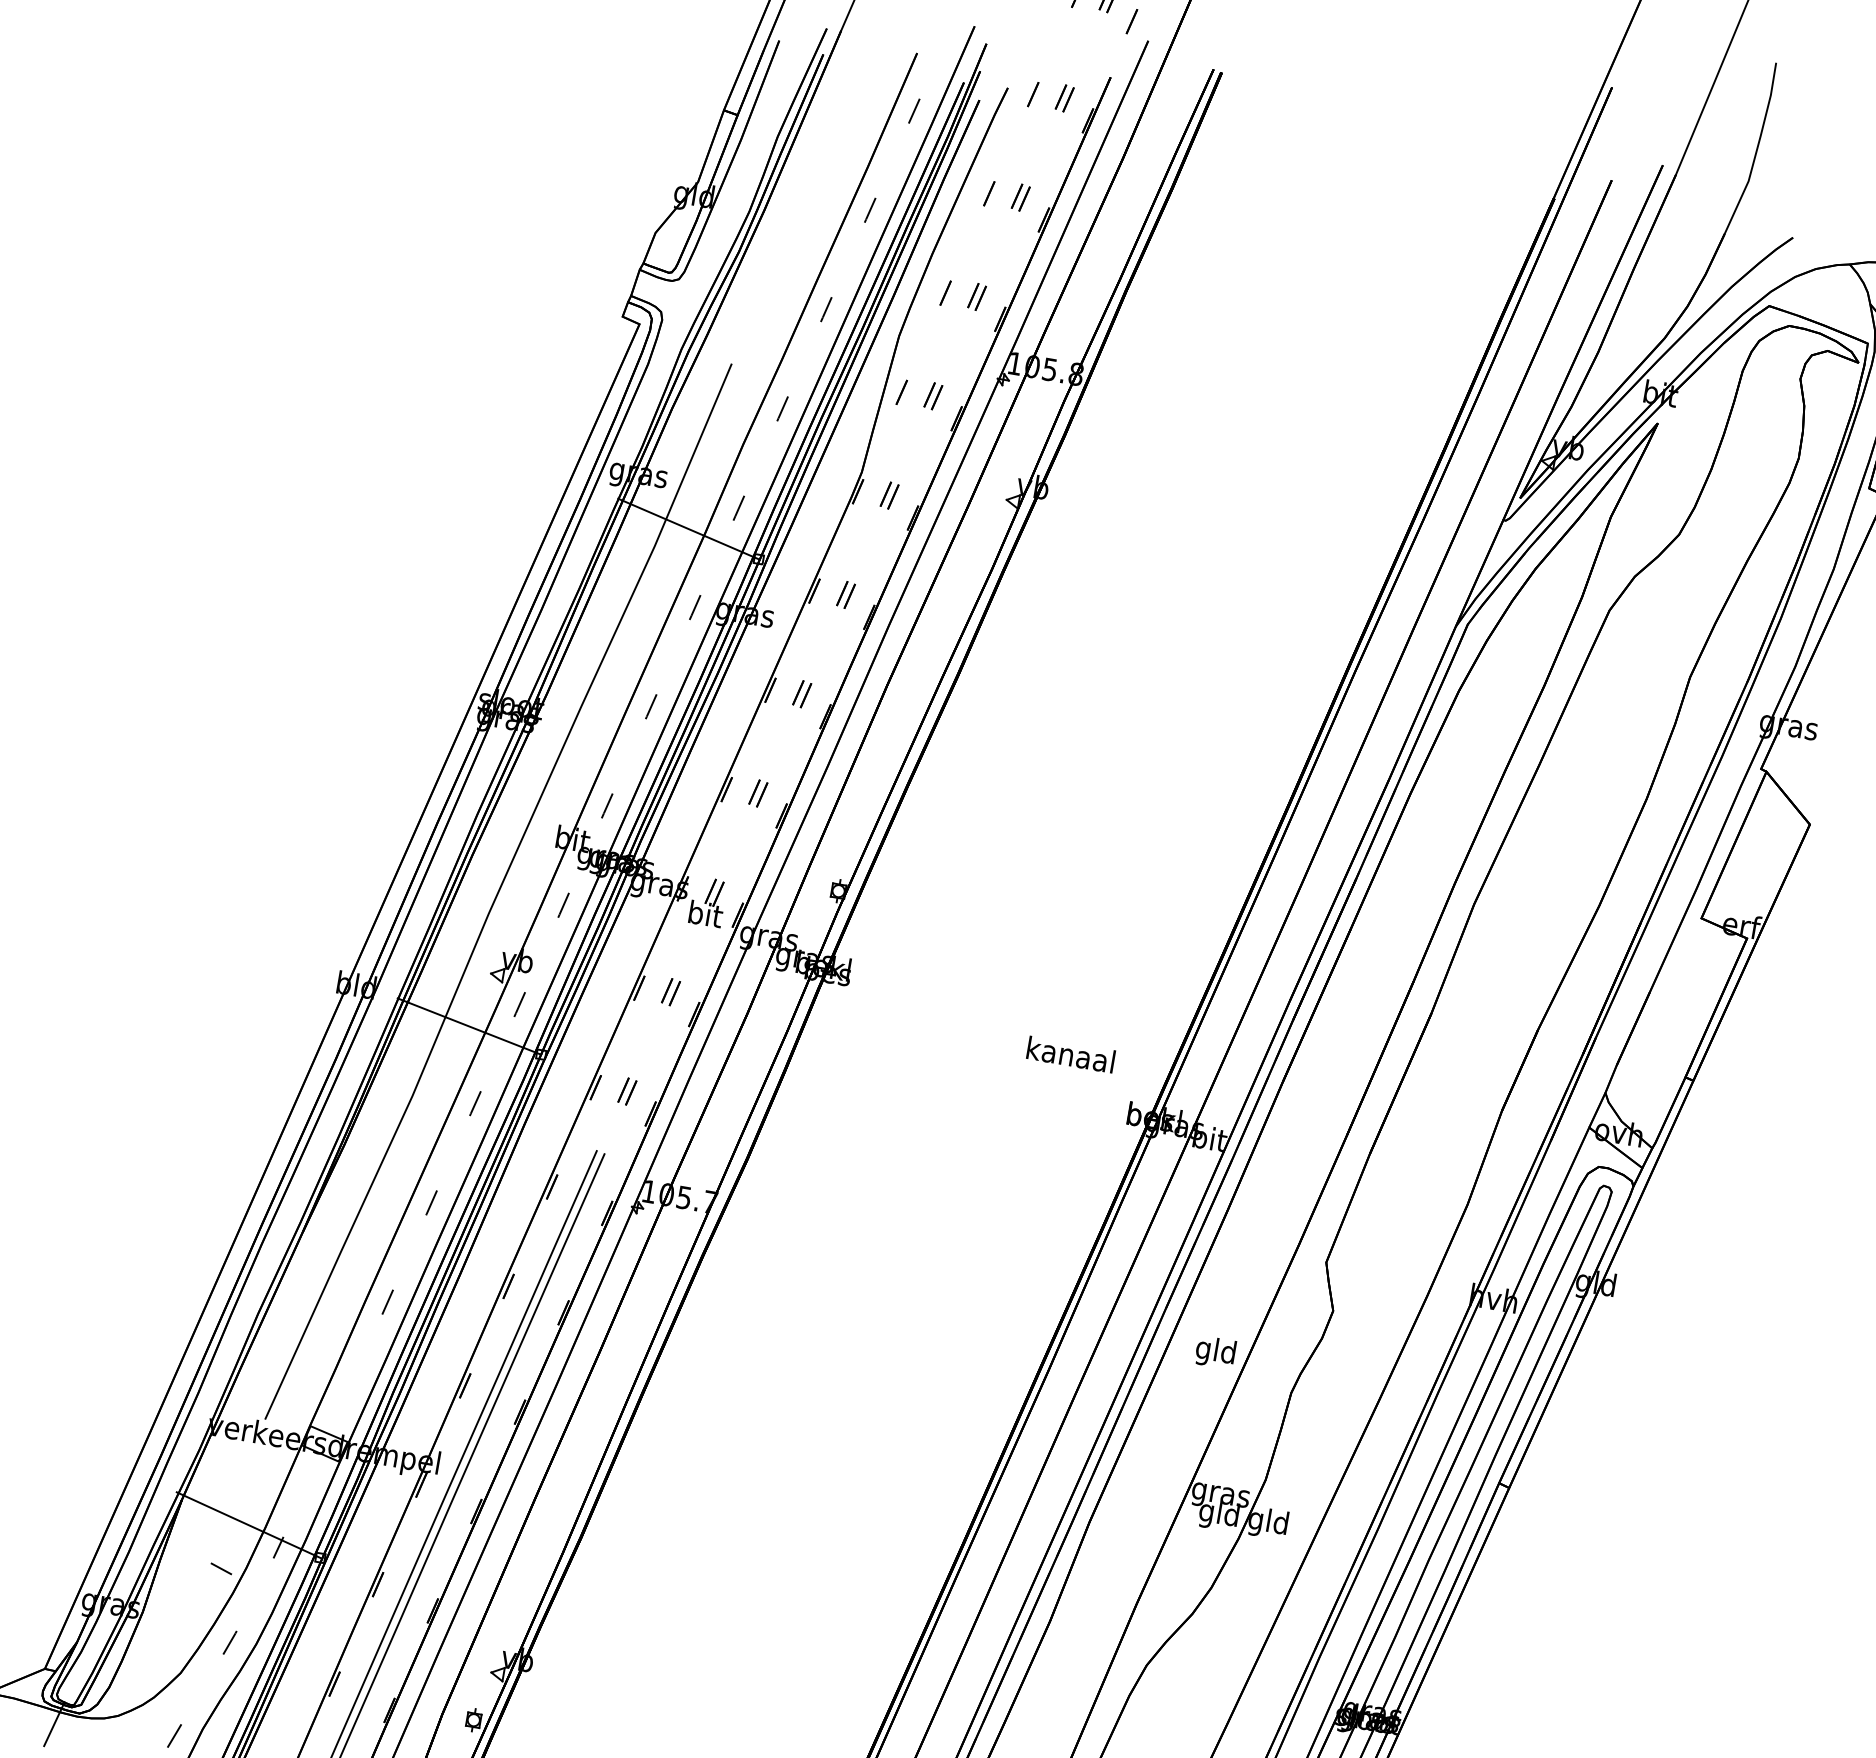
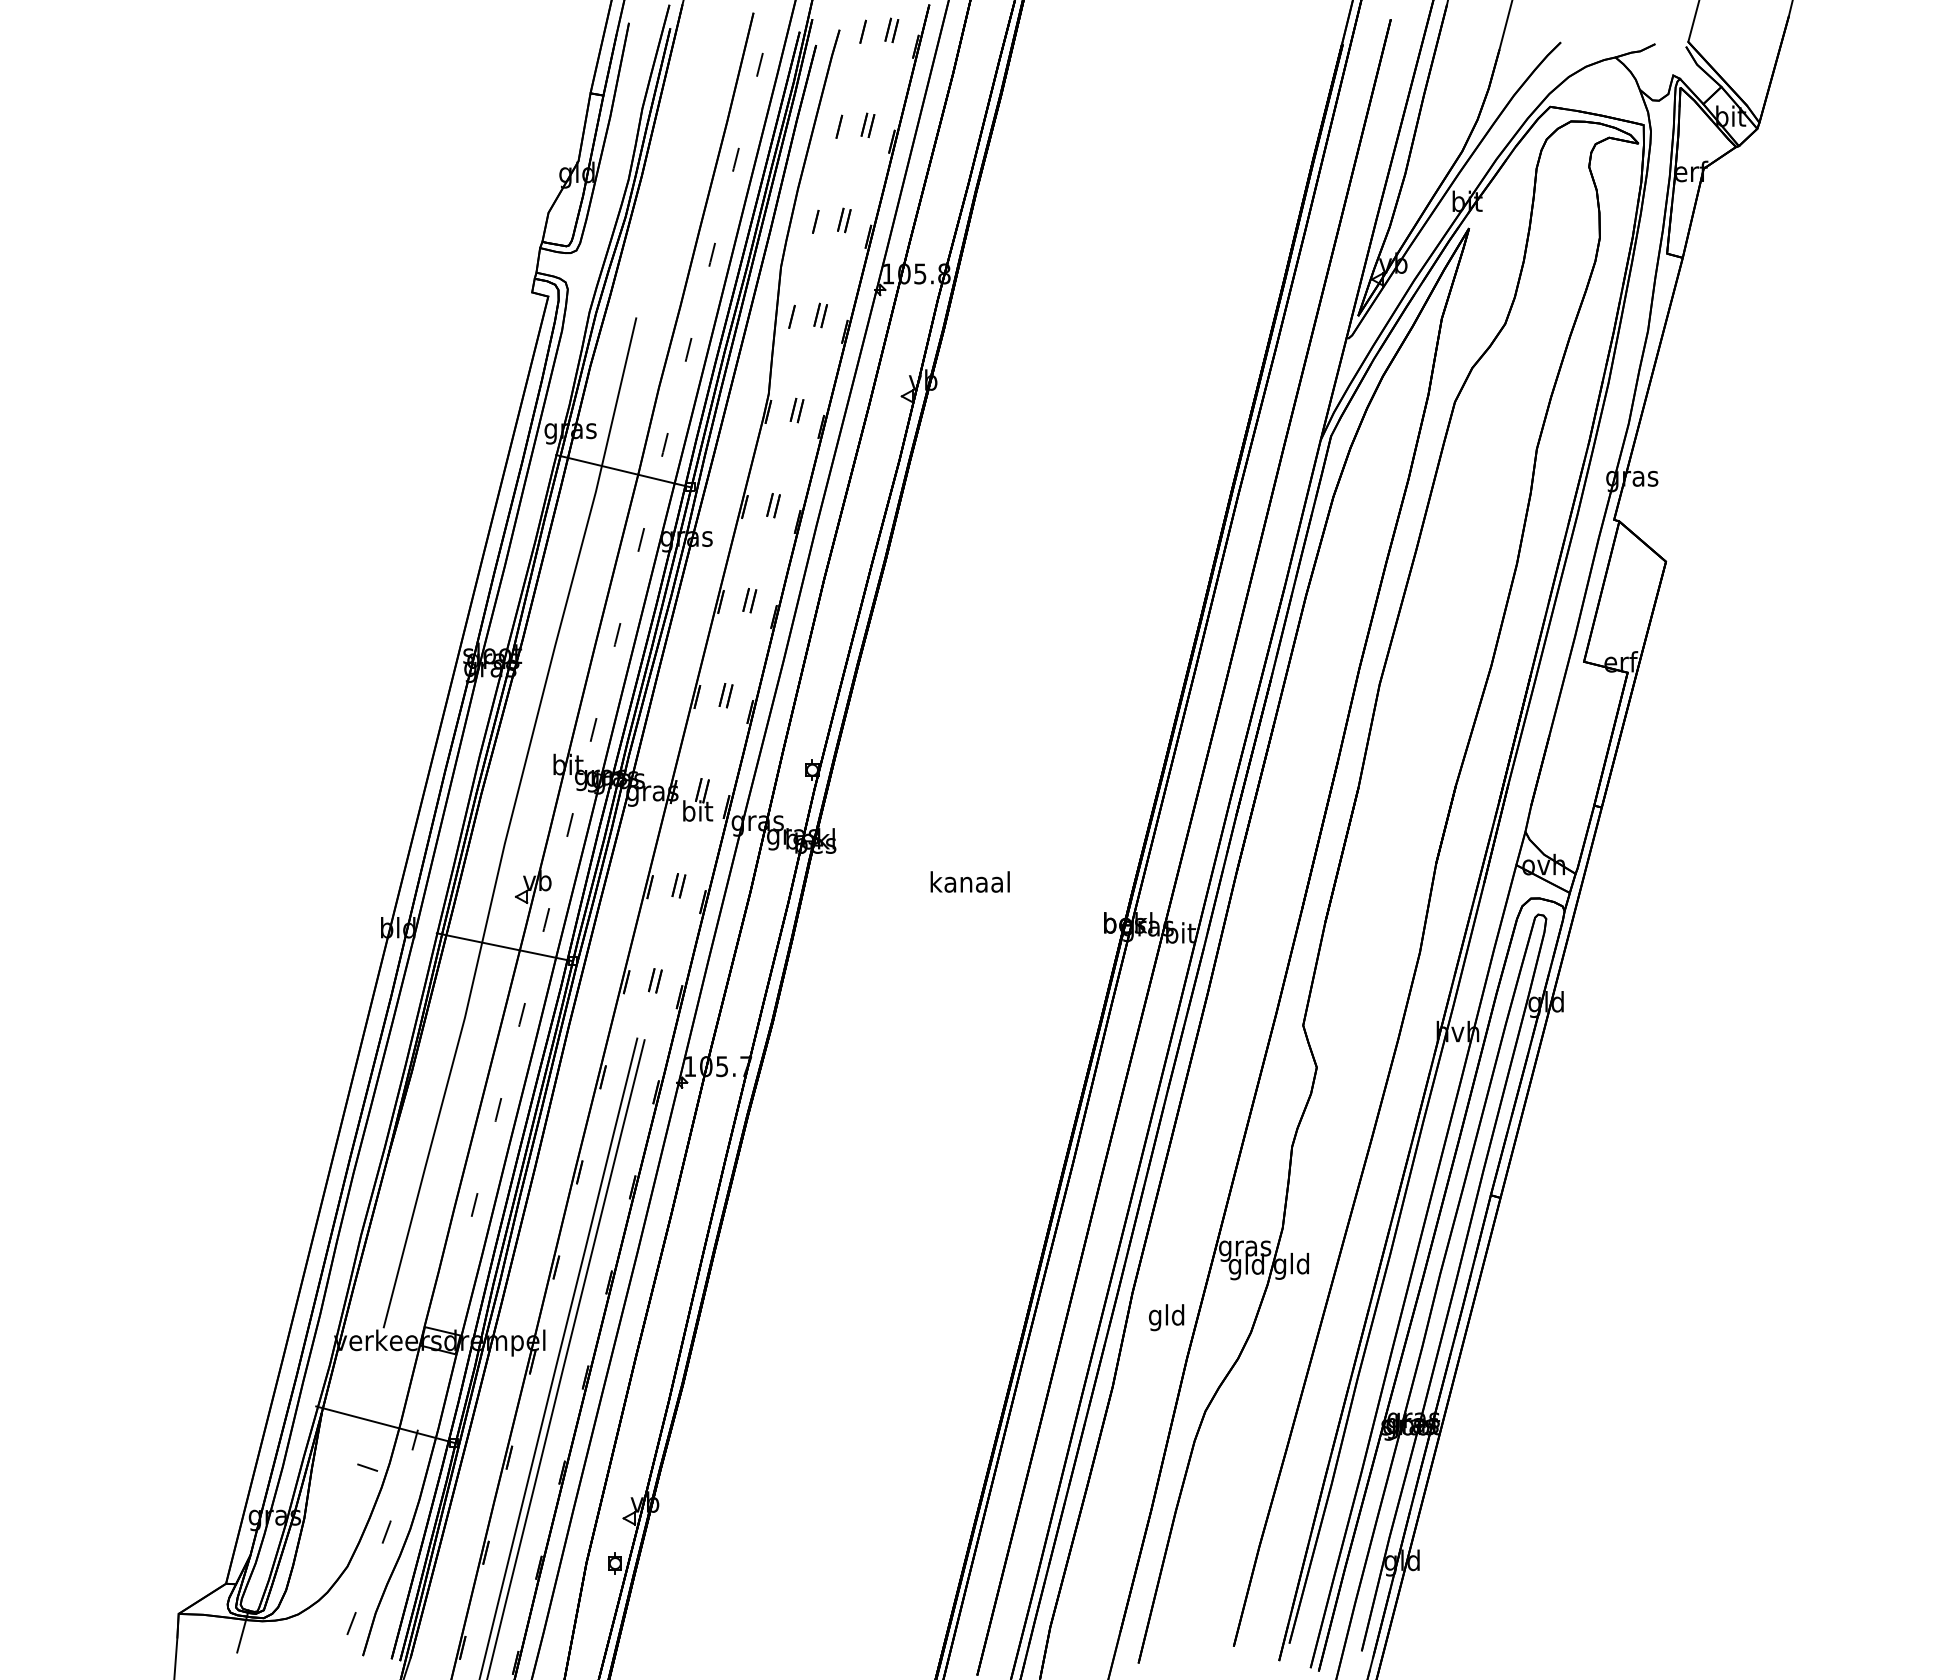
text: (1070, 1054) -> (969, 881), moved
text: (1215, 1352) -> (1166, 1317), moved

